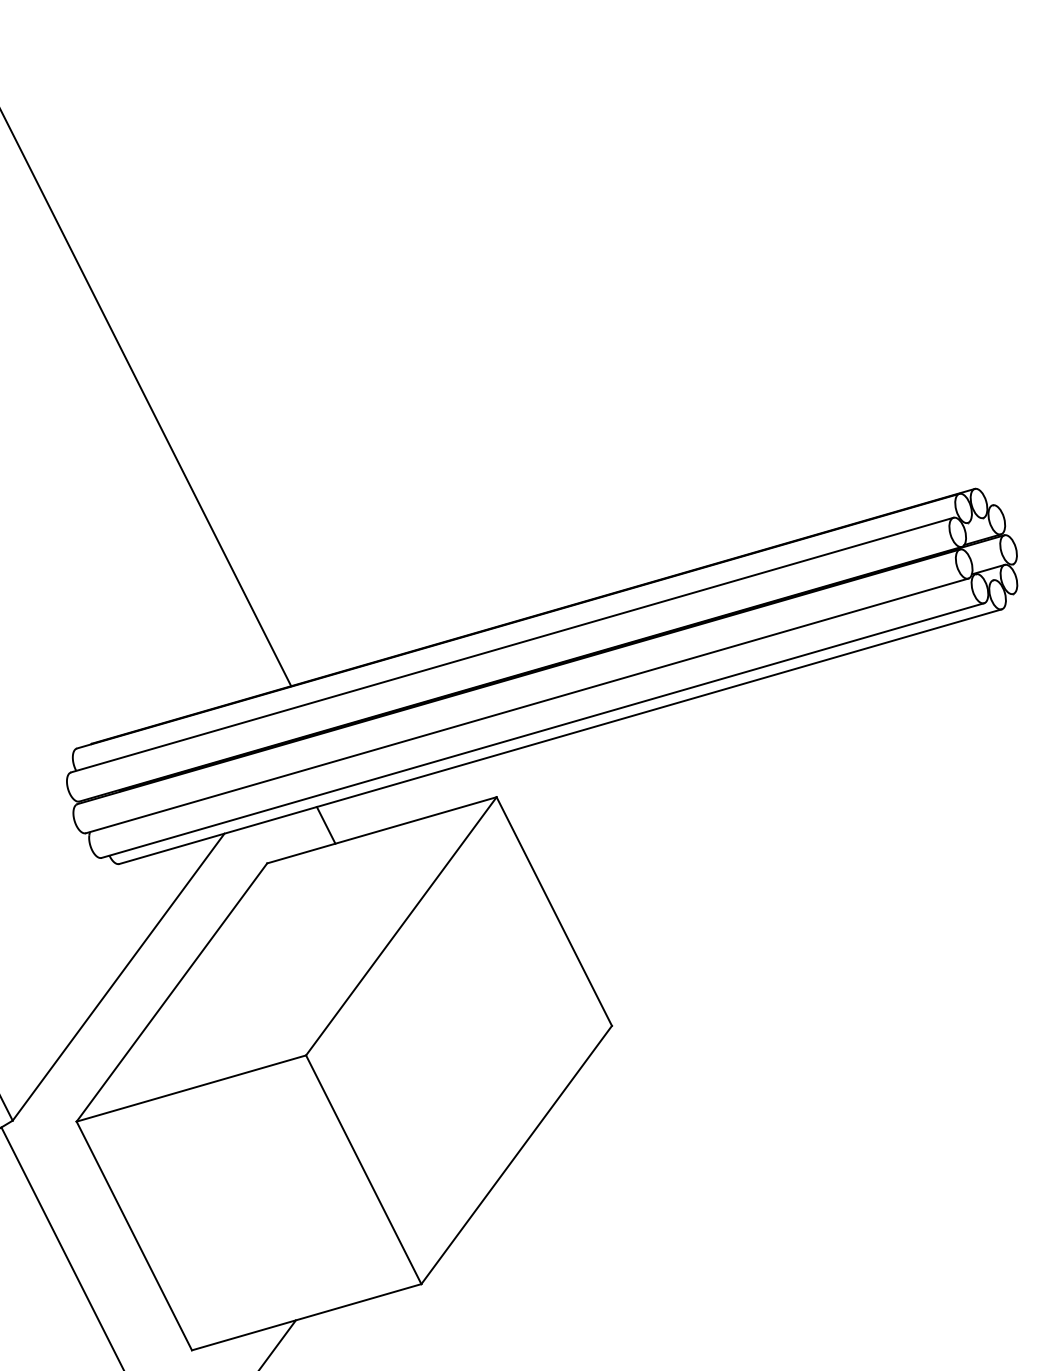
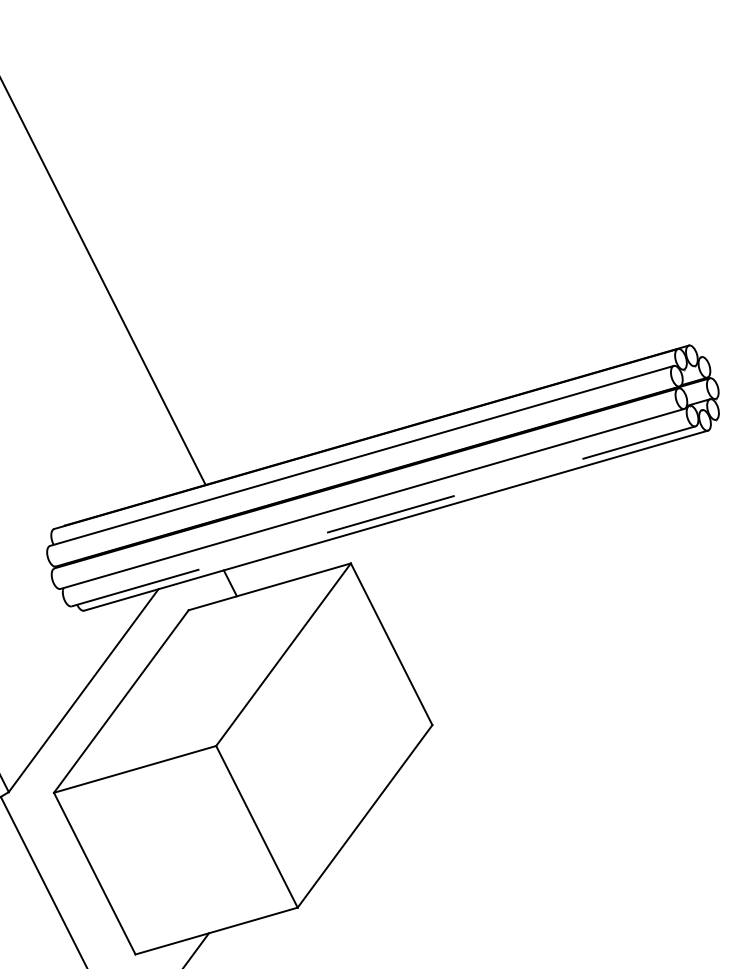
line: (543, 730) -> (384, 516), solid -> dashed

